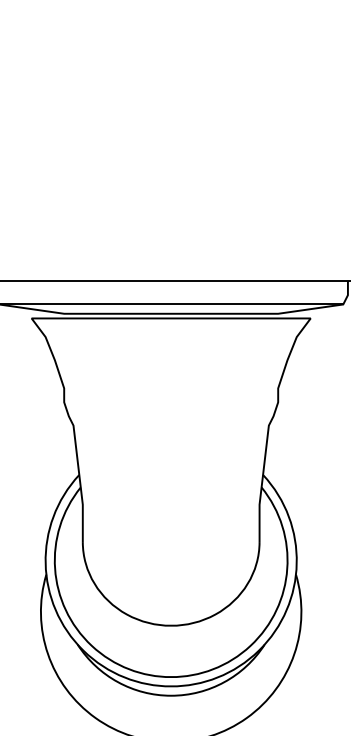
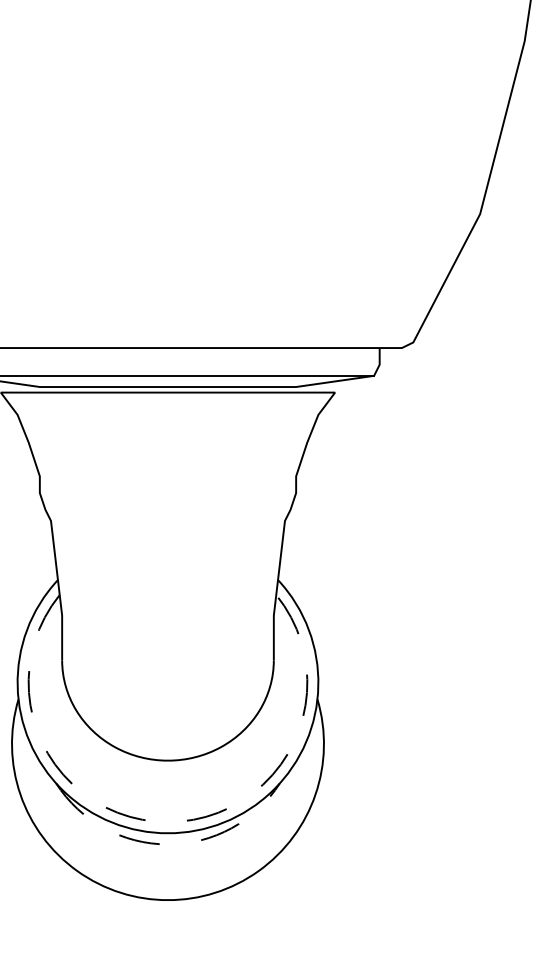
arc: (171, 677) -> (168, 822), solid -> dashed
arc: (170, 695) -> (167, 844), solid -> dashed

